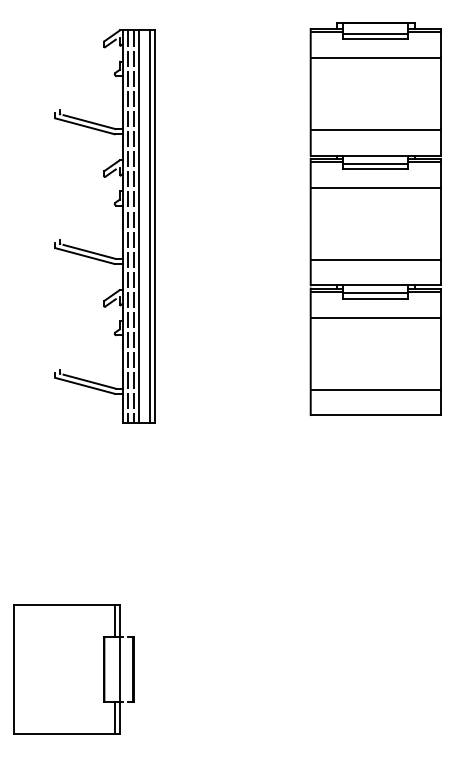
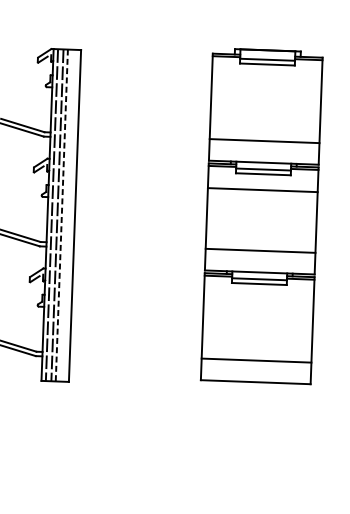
line: (375, 58) -> (266, 80), removed
line: (149, 226) -> (70, 215), removed
line: (139, 227) -> (61, 216), solid -> dashed
line: (375, 317) -> (258, 299), removed

